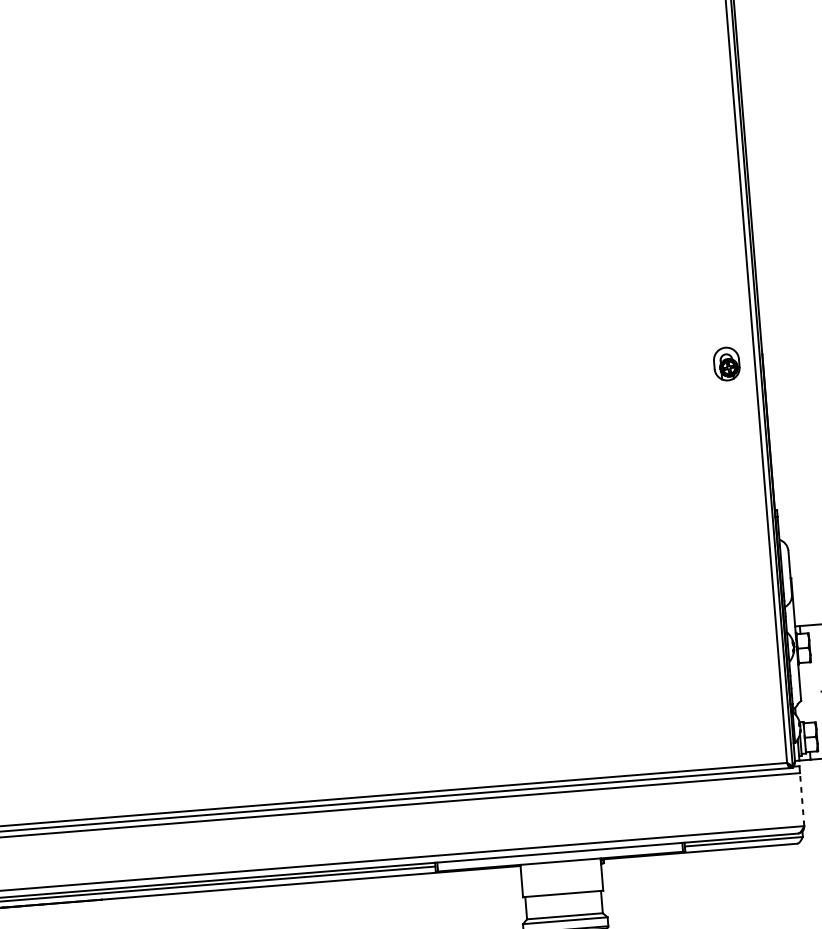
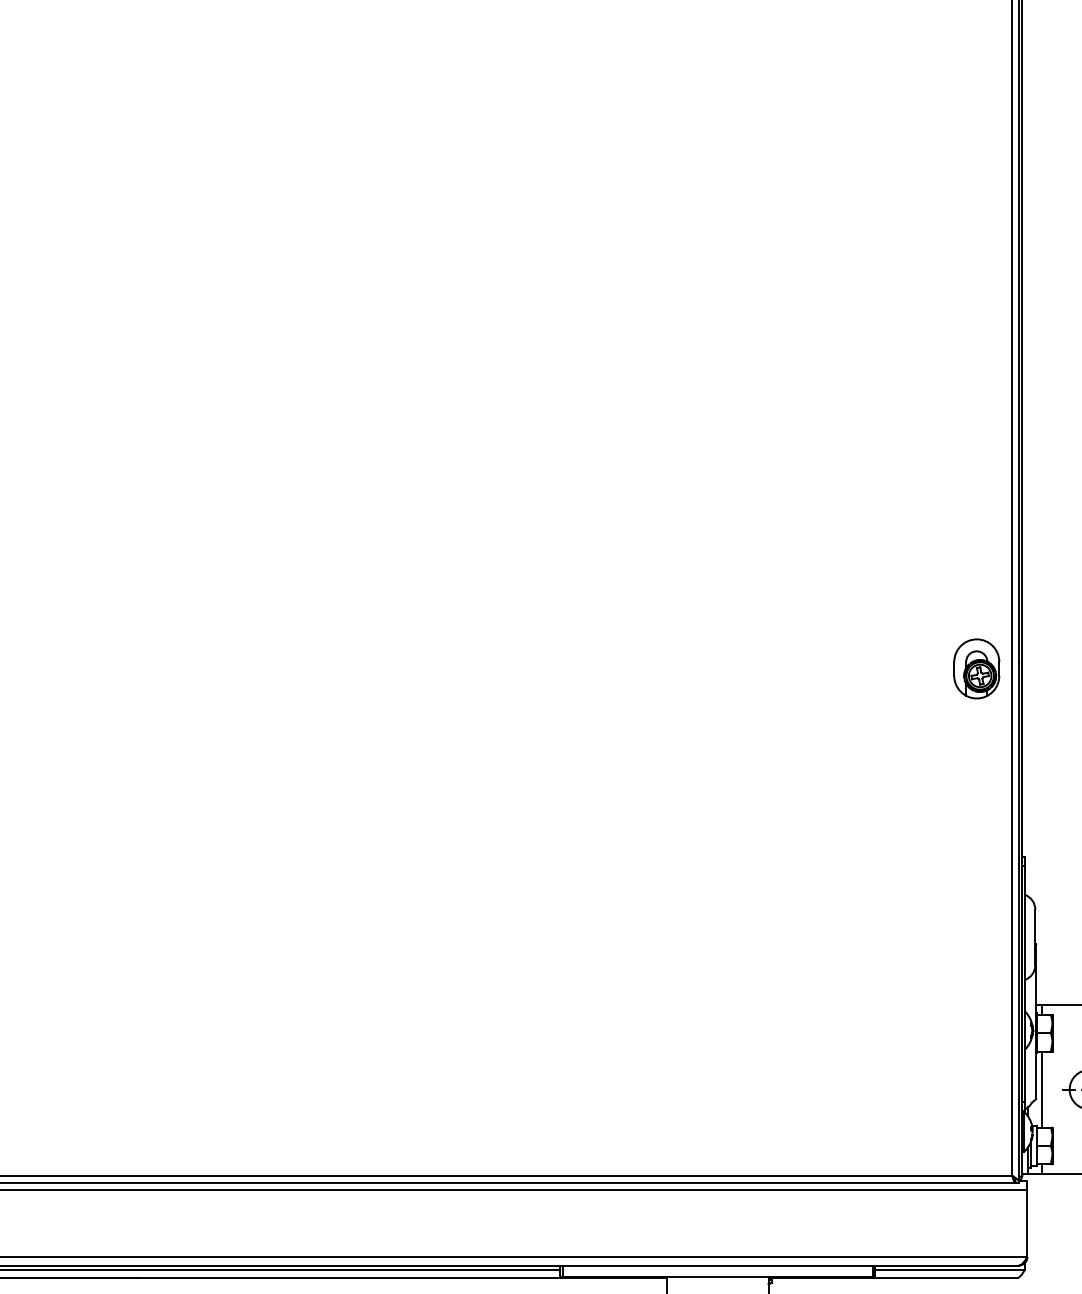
part: (726, 363) -> (976, 668), size x1.43
line: (805, 692) -> (1042, 1089), added
line: (802, 798) -> (1027, 1222), dashed -> solid

